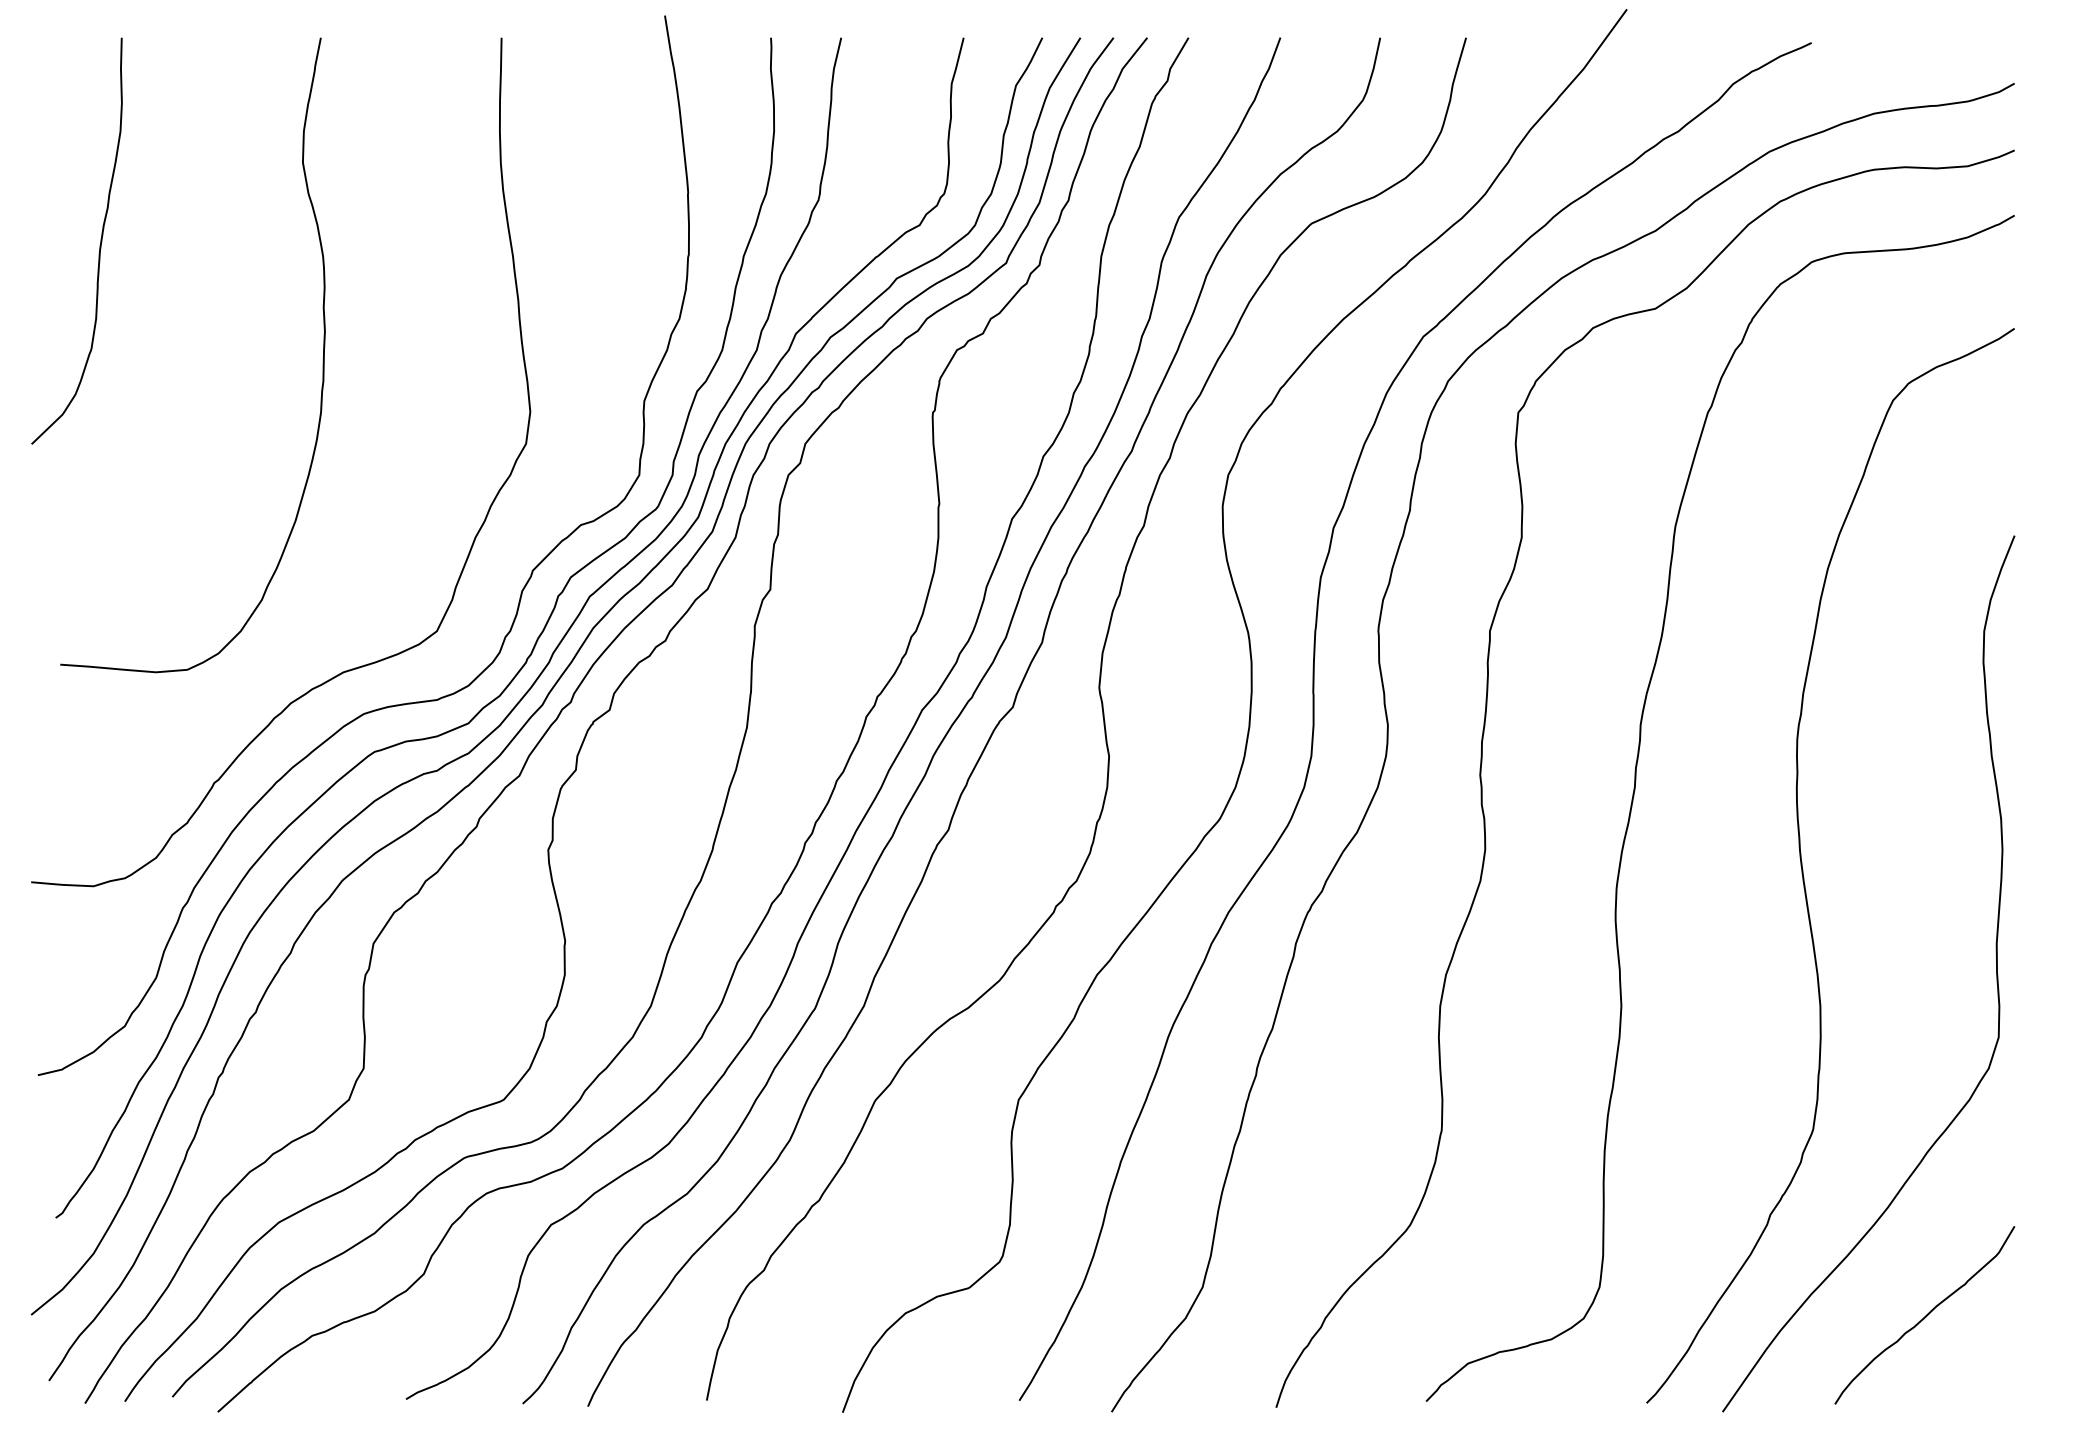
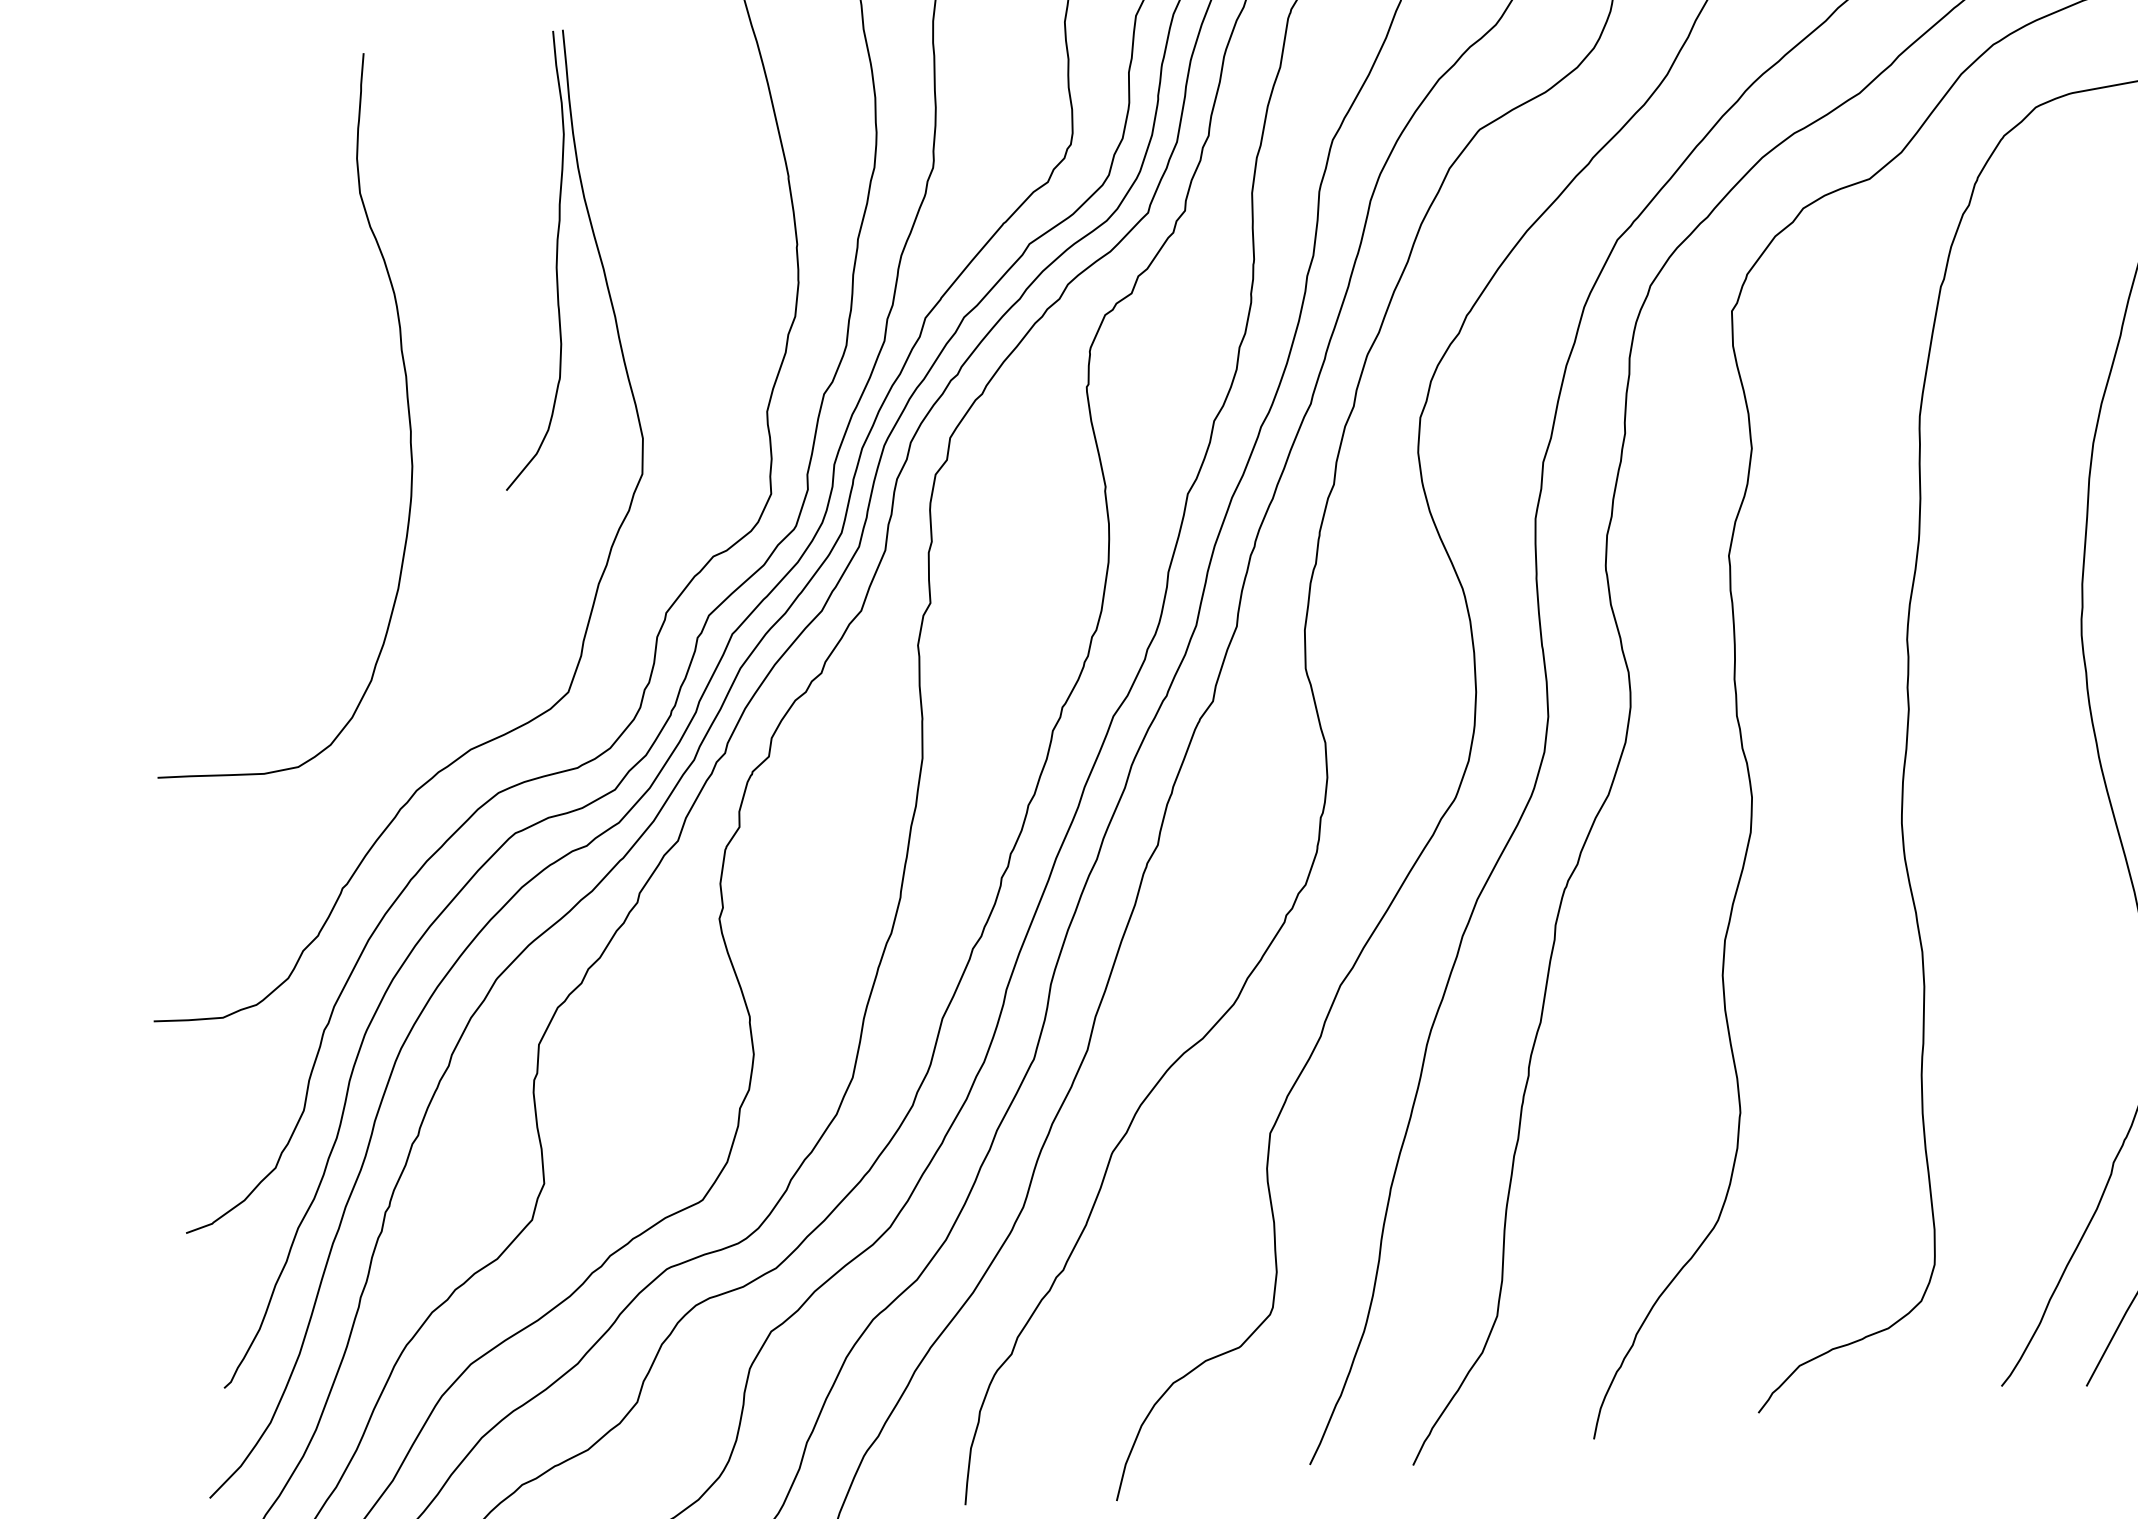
curve: (99, 245) -> (555, 262), moved

